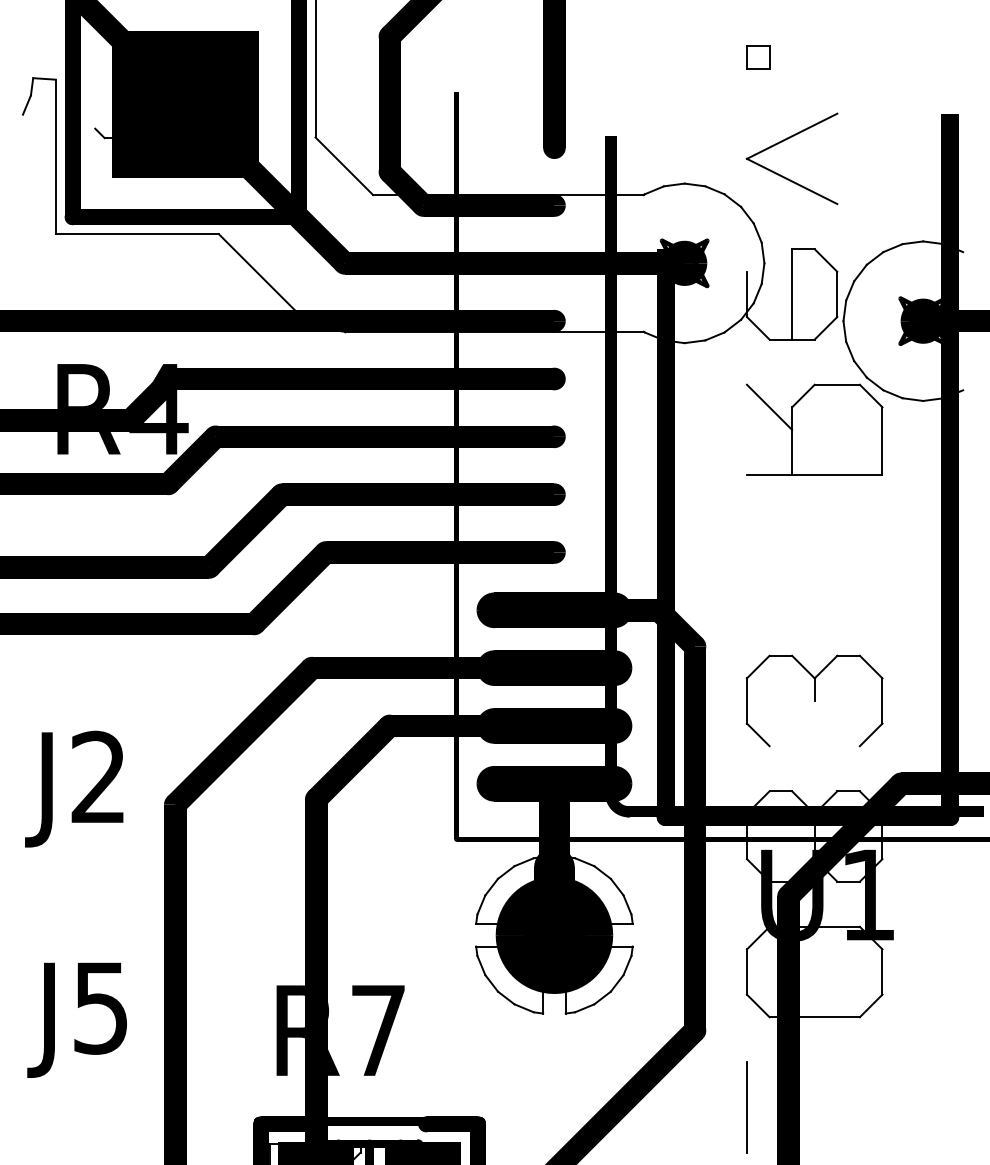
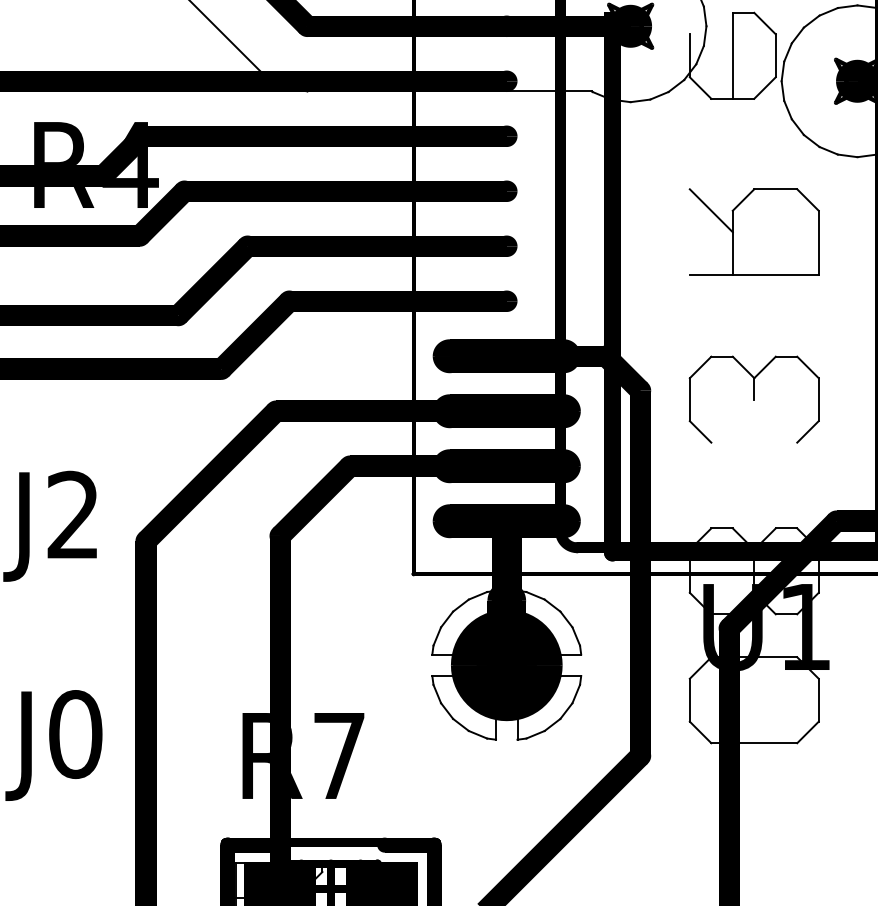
part: (814, 429) -> (754, 231), moved
part: (814, 700) -> (754, 399), moved
text: (101, 1007) -> (76, 733), J5 -> J0
line: (746, 1107) -> (689, 829), removed

